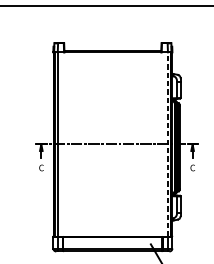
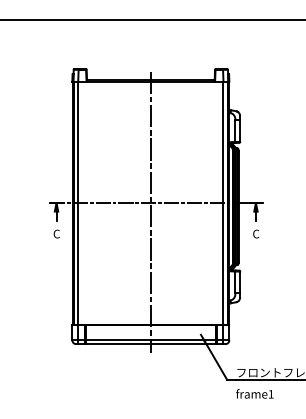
line: (167, 144) -> (223, 202), dashed -> solid
line: (112, 150) -> (150, 211), added

